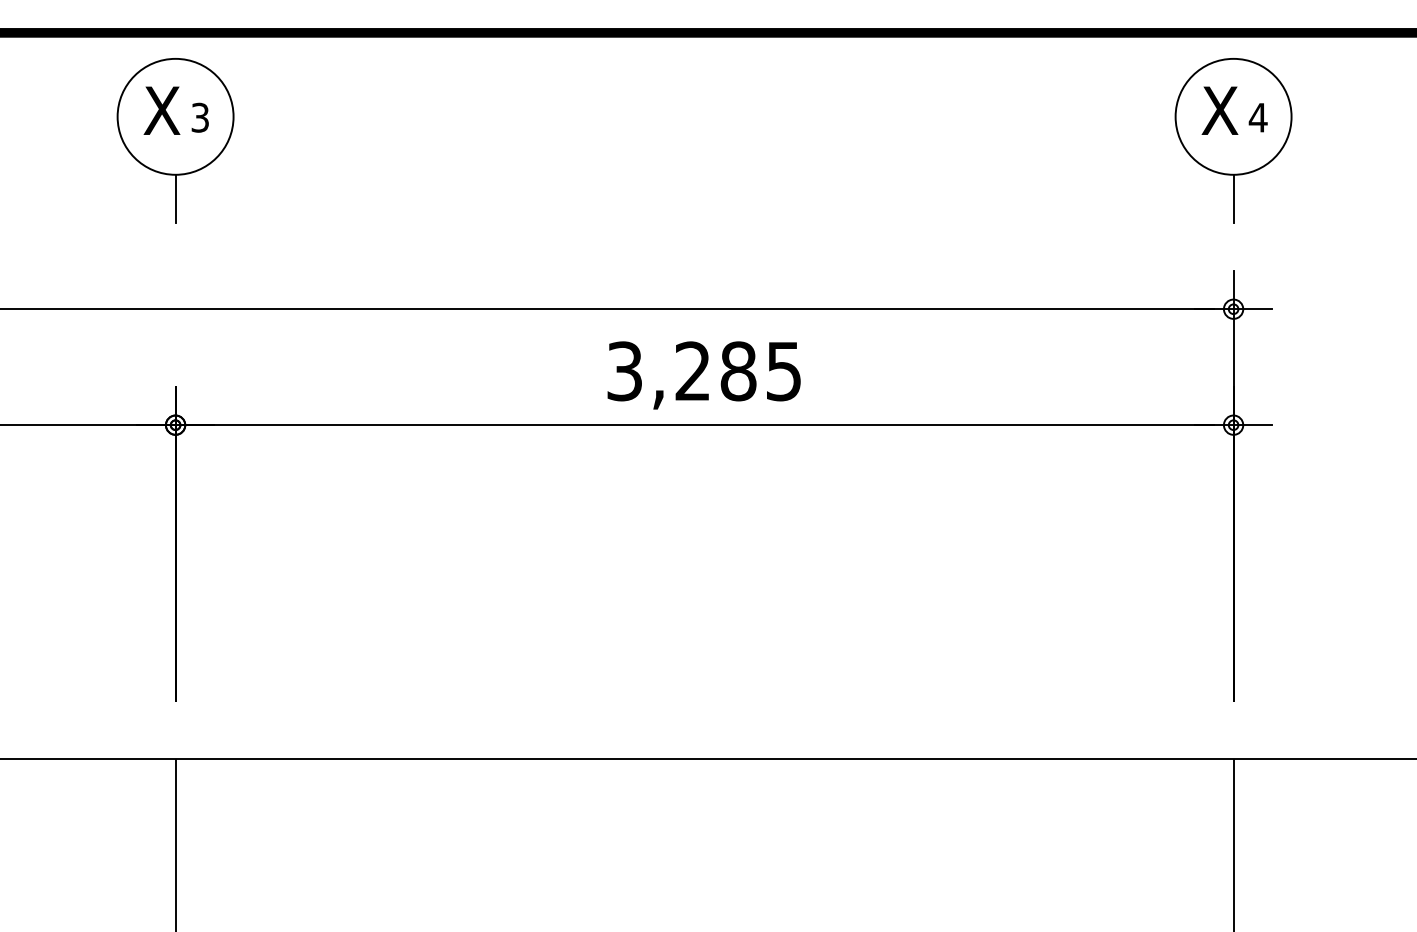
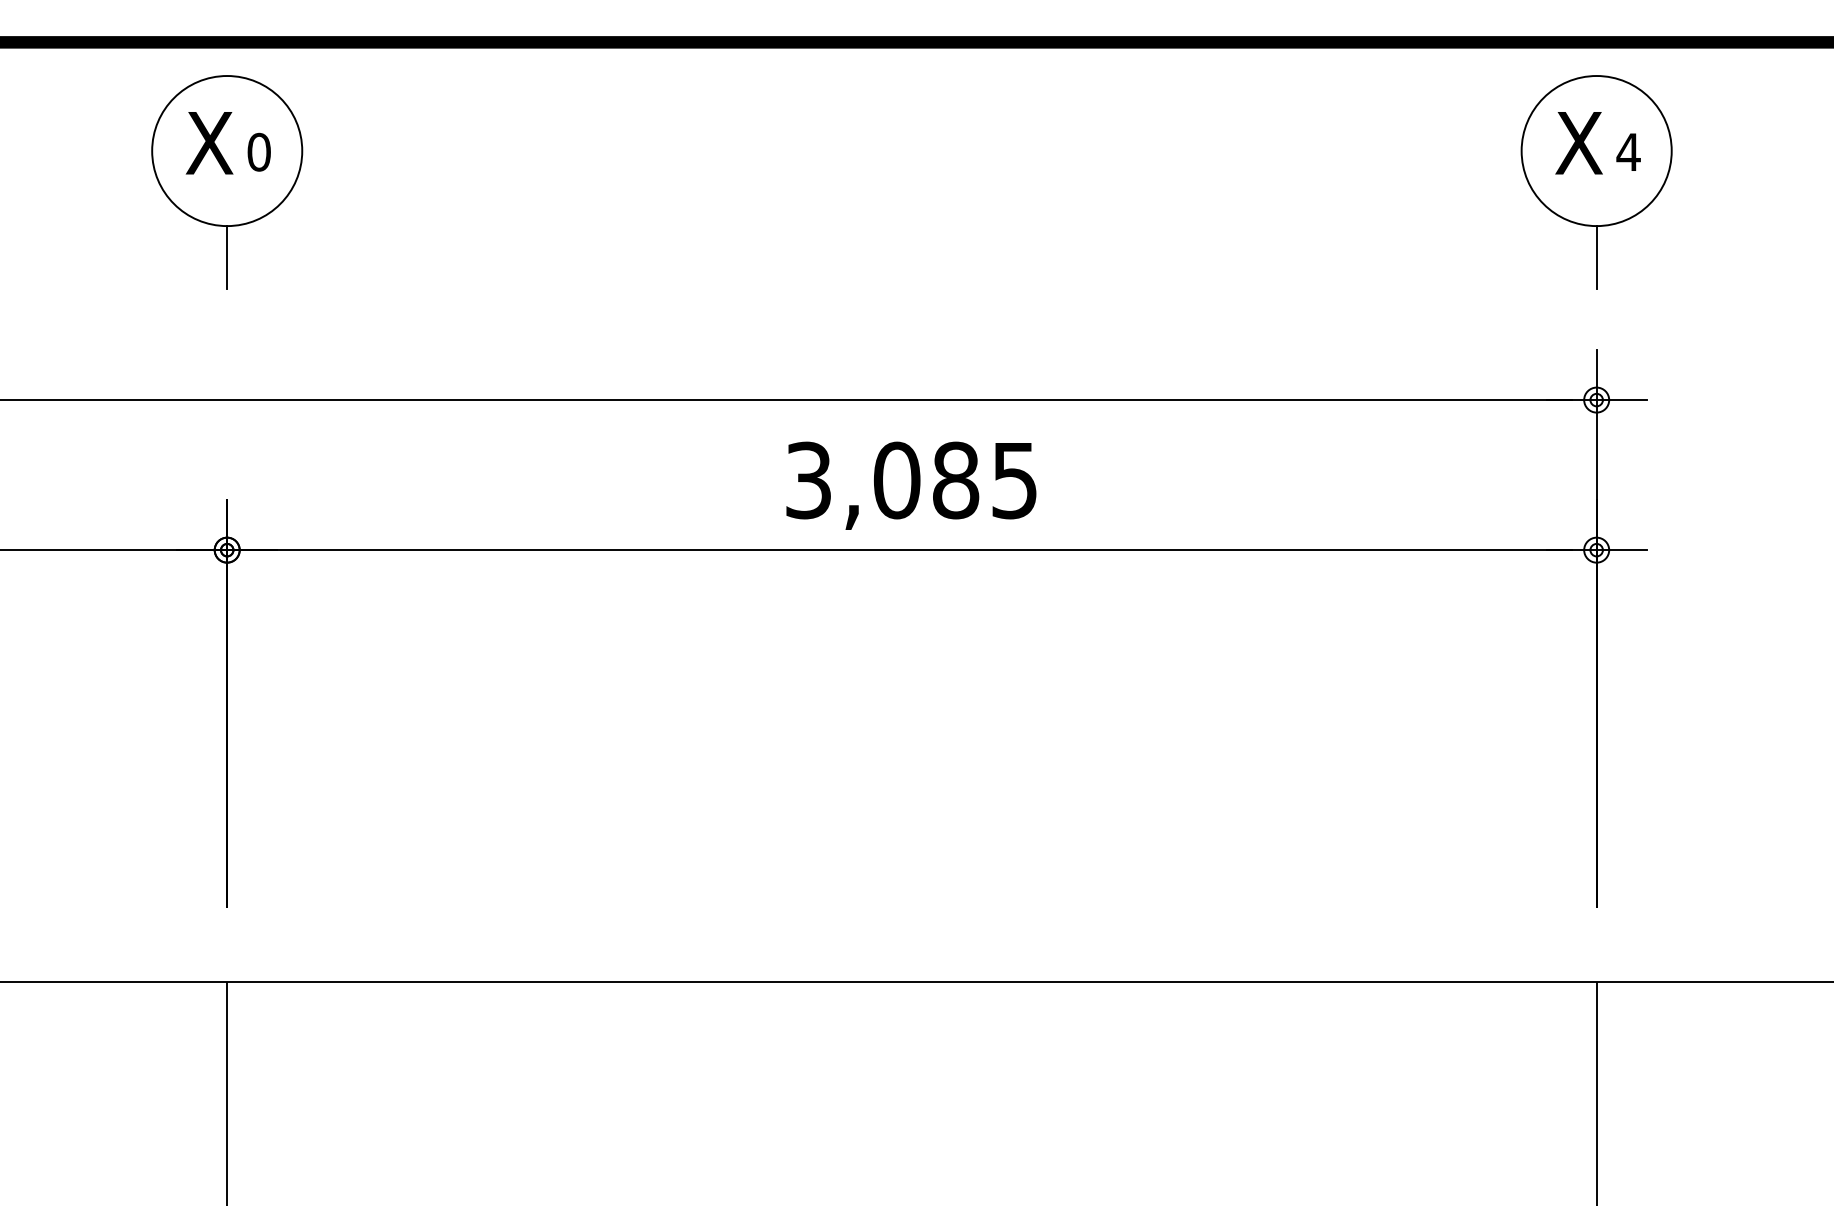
text: (200, 117) -> (259, 151), 3 -> 0
text: (693, 371) -> (897, 480), 3,285 -> 3,085

